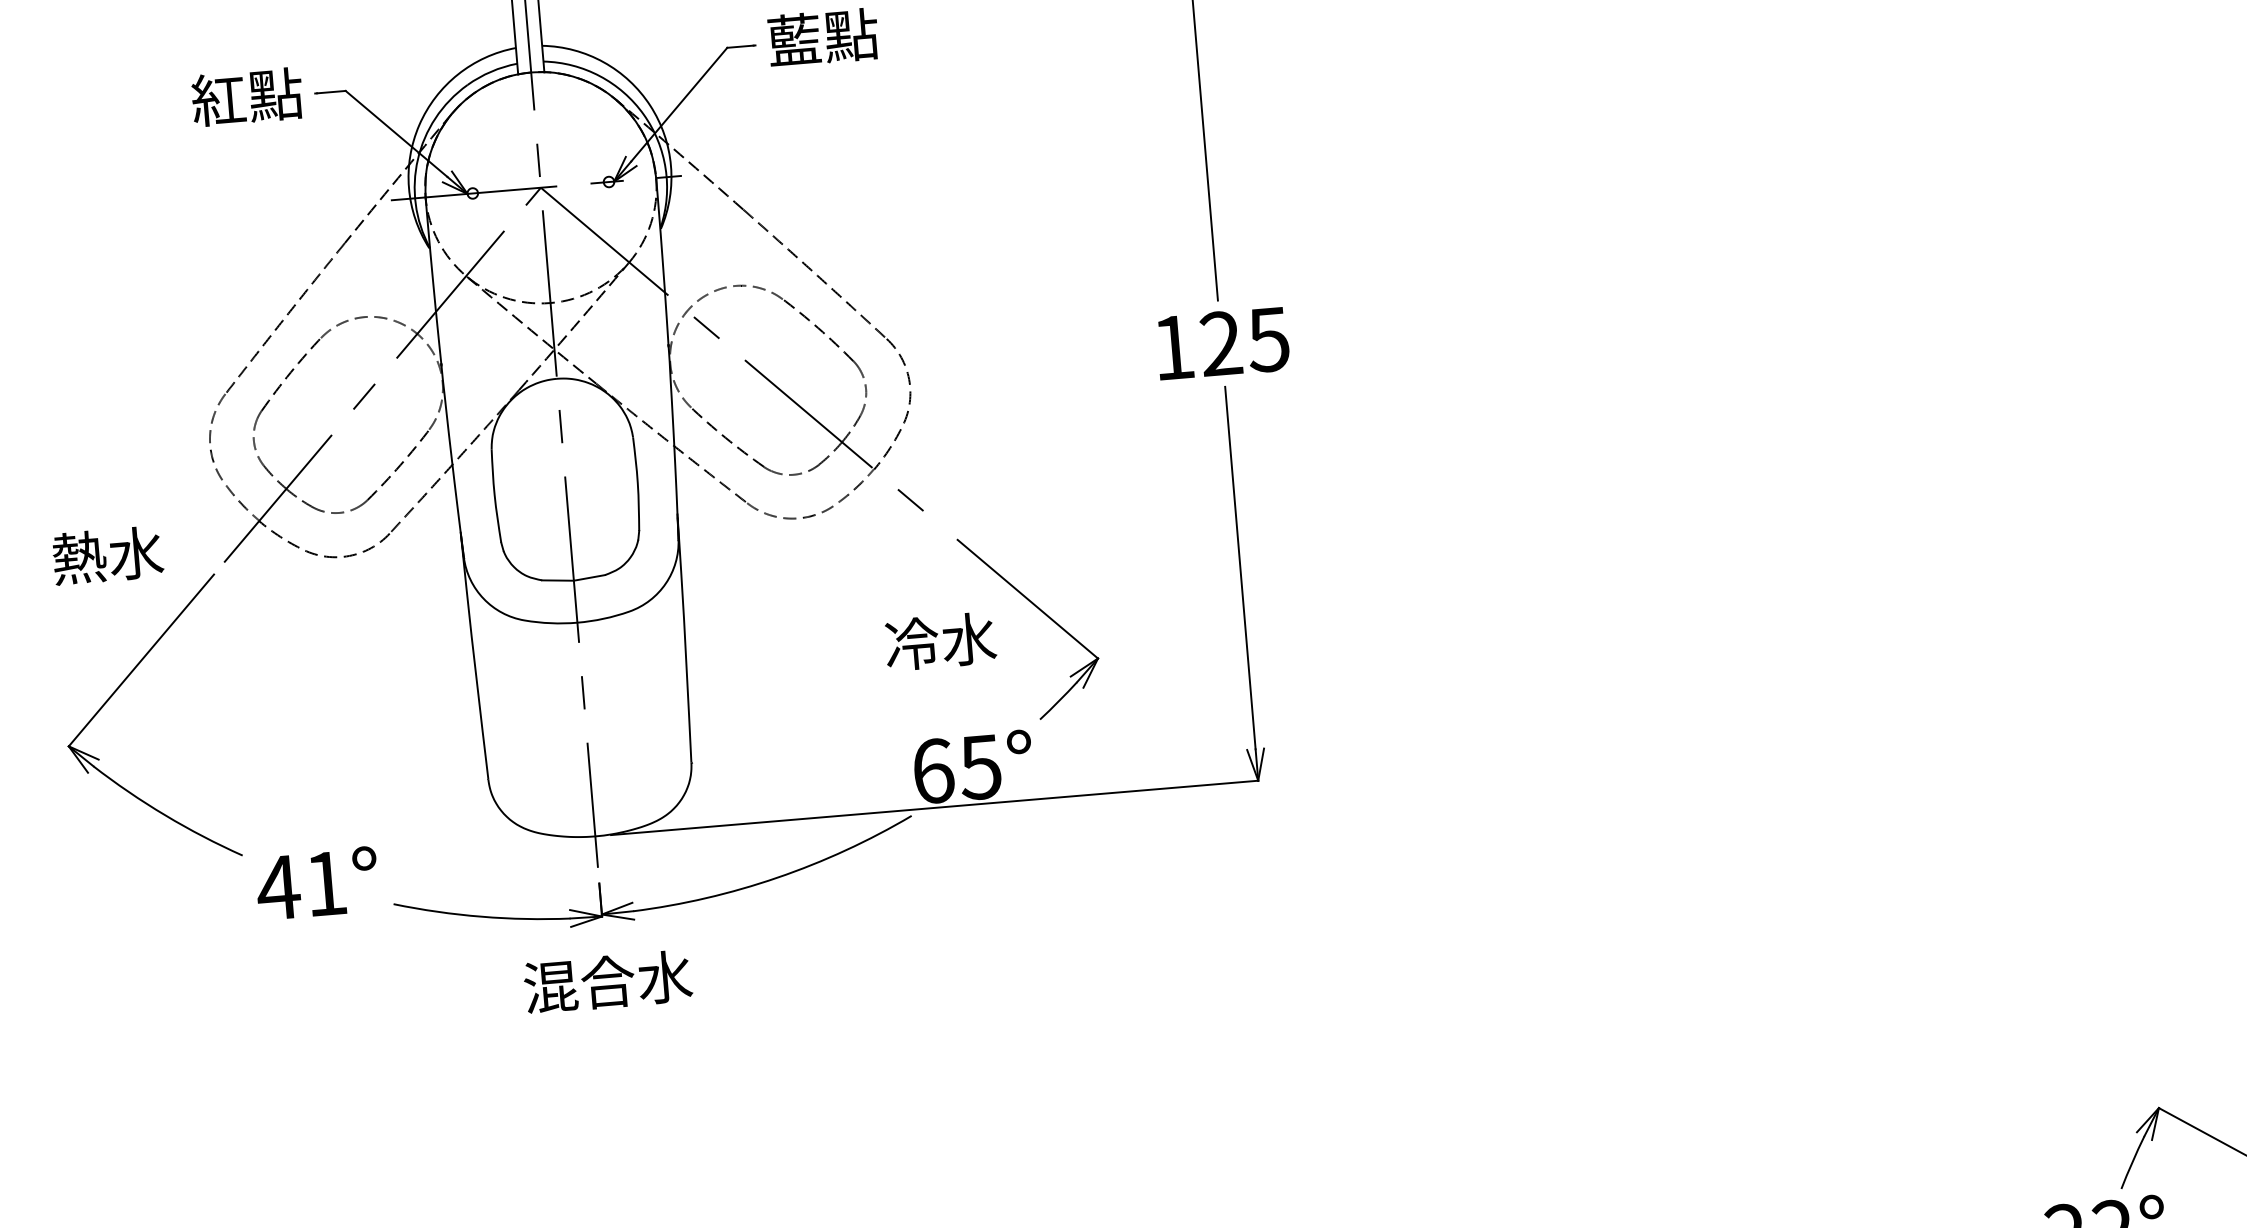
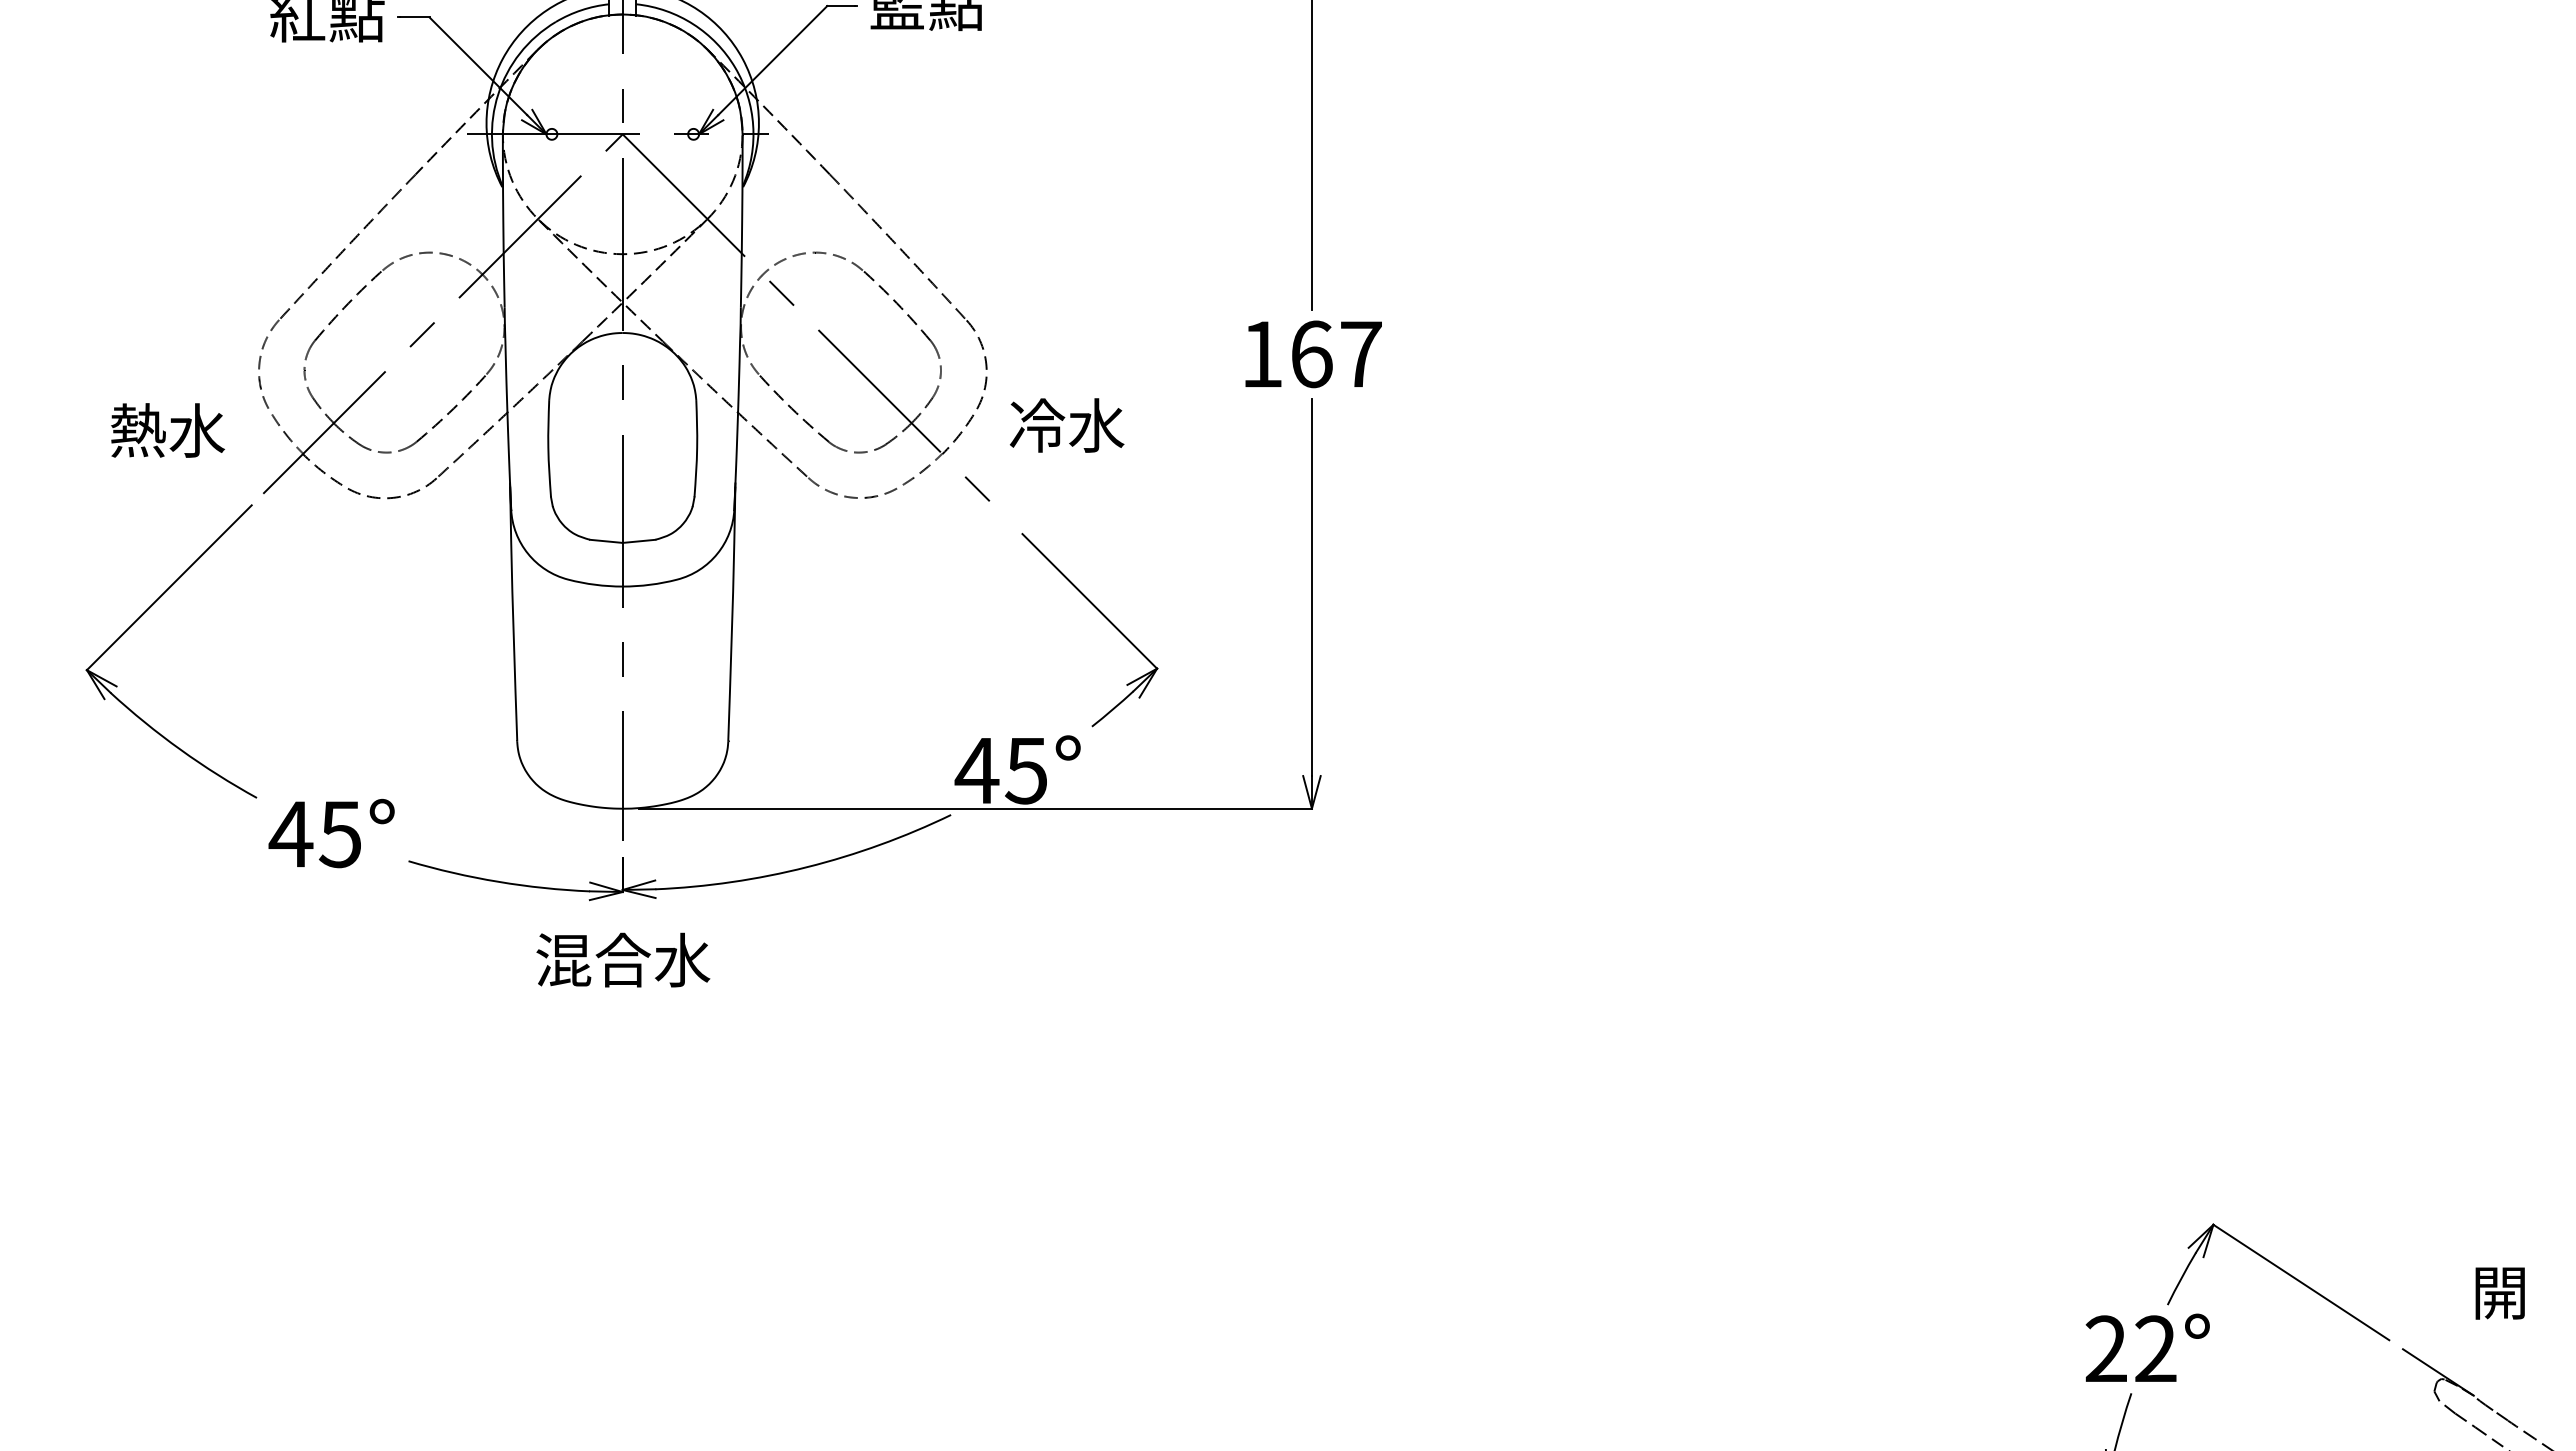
text: (1245, 341) -> (1336, 354), 125 -> 167
text: (107, 555) -> (167, 430), moved
text: (941, 641) -> (1067, 425), moved
text: (932, 771) -> (976, 770), 65° -> 45°
text: (325, 884) -> (339, 834), 41° -> 45°

